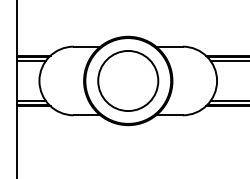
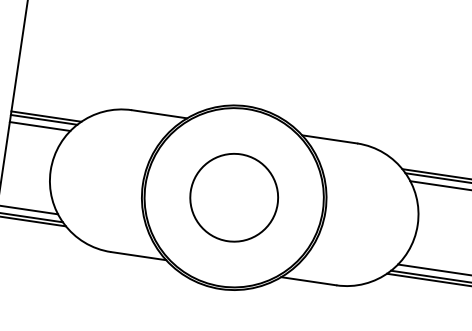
circle: (128, 80) -> (234, 196), size x0.7

